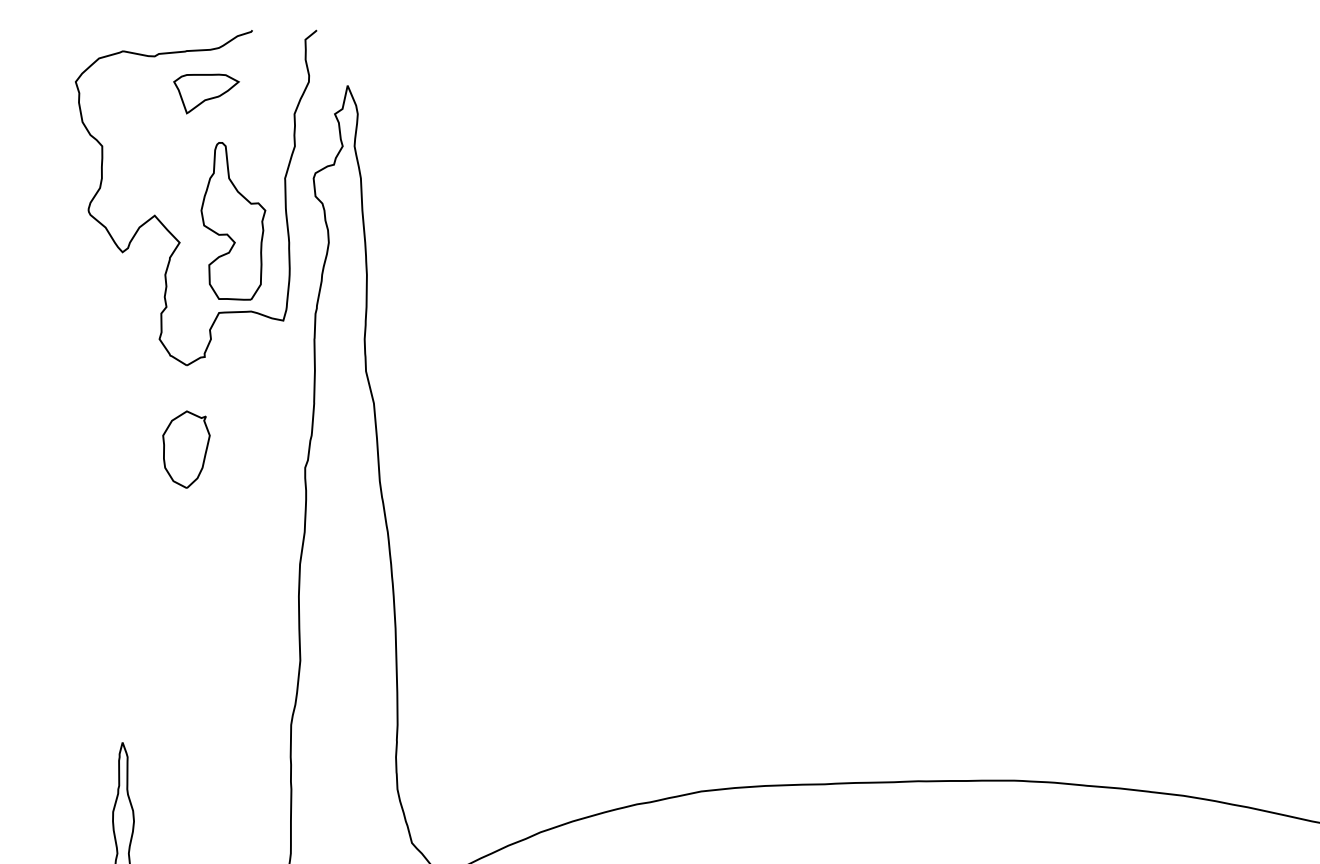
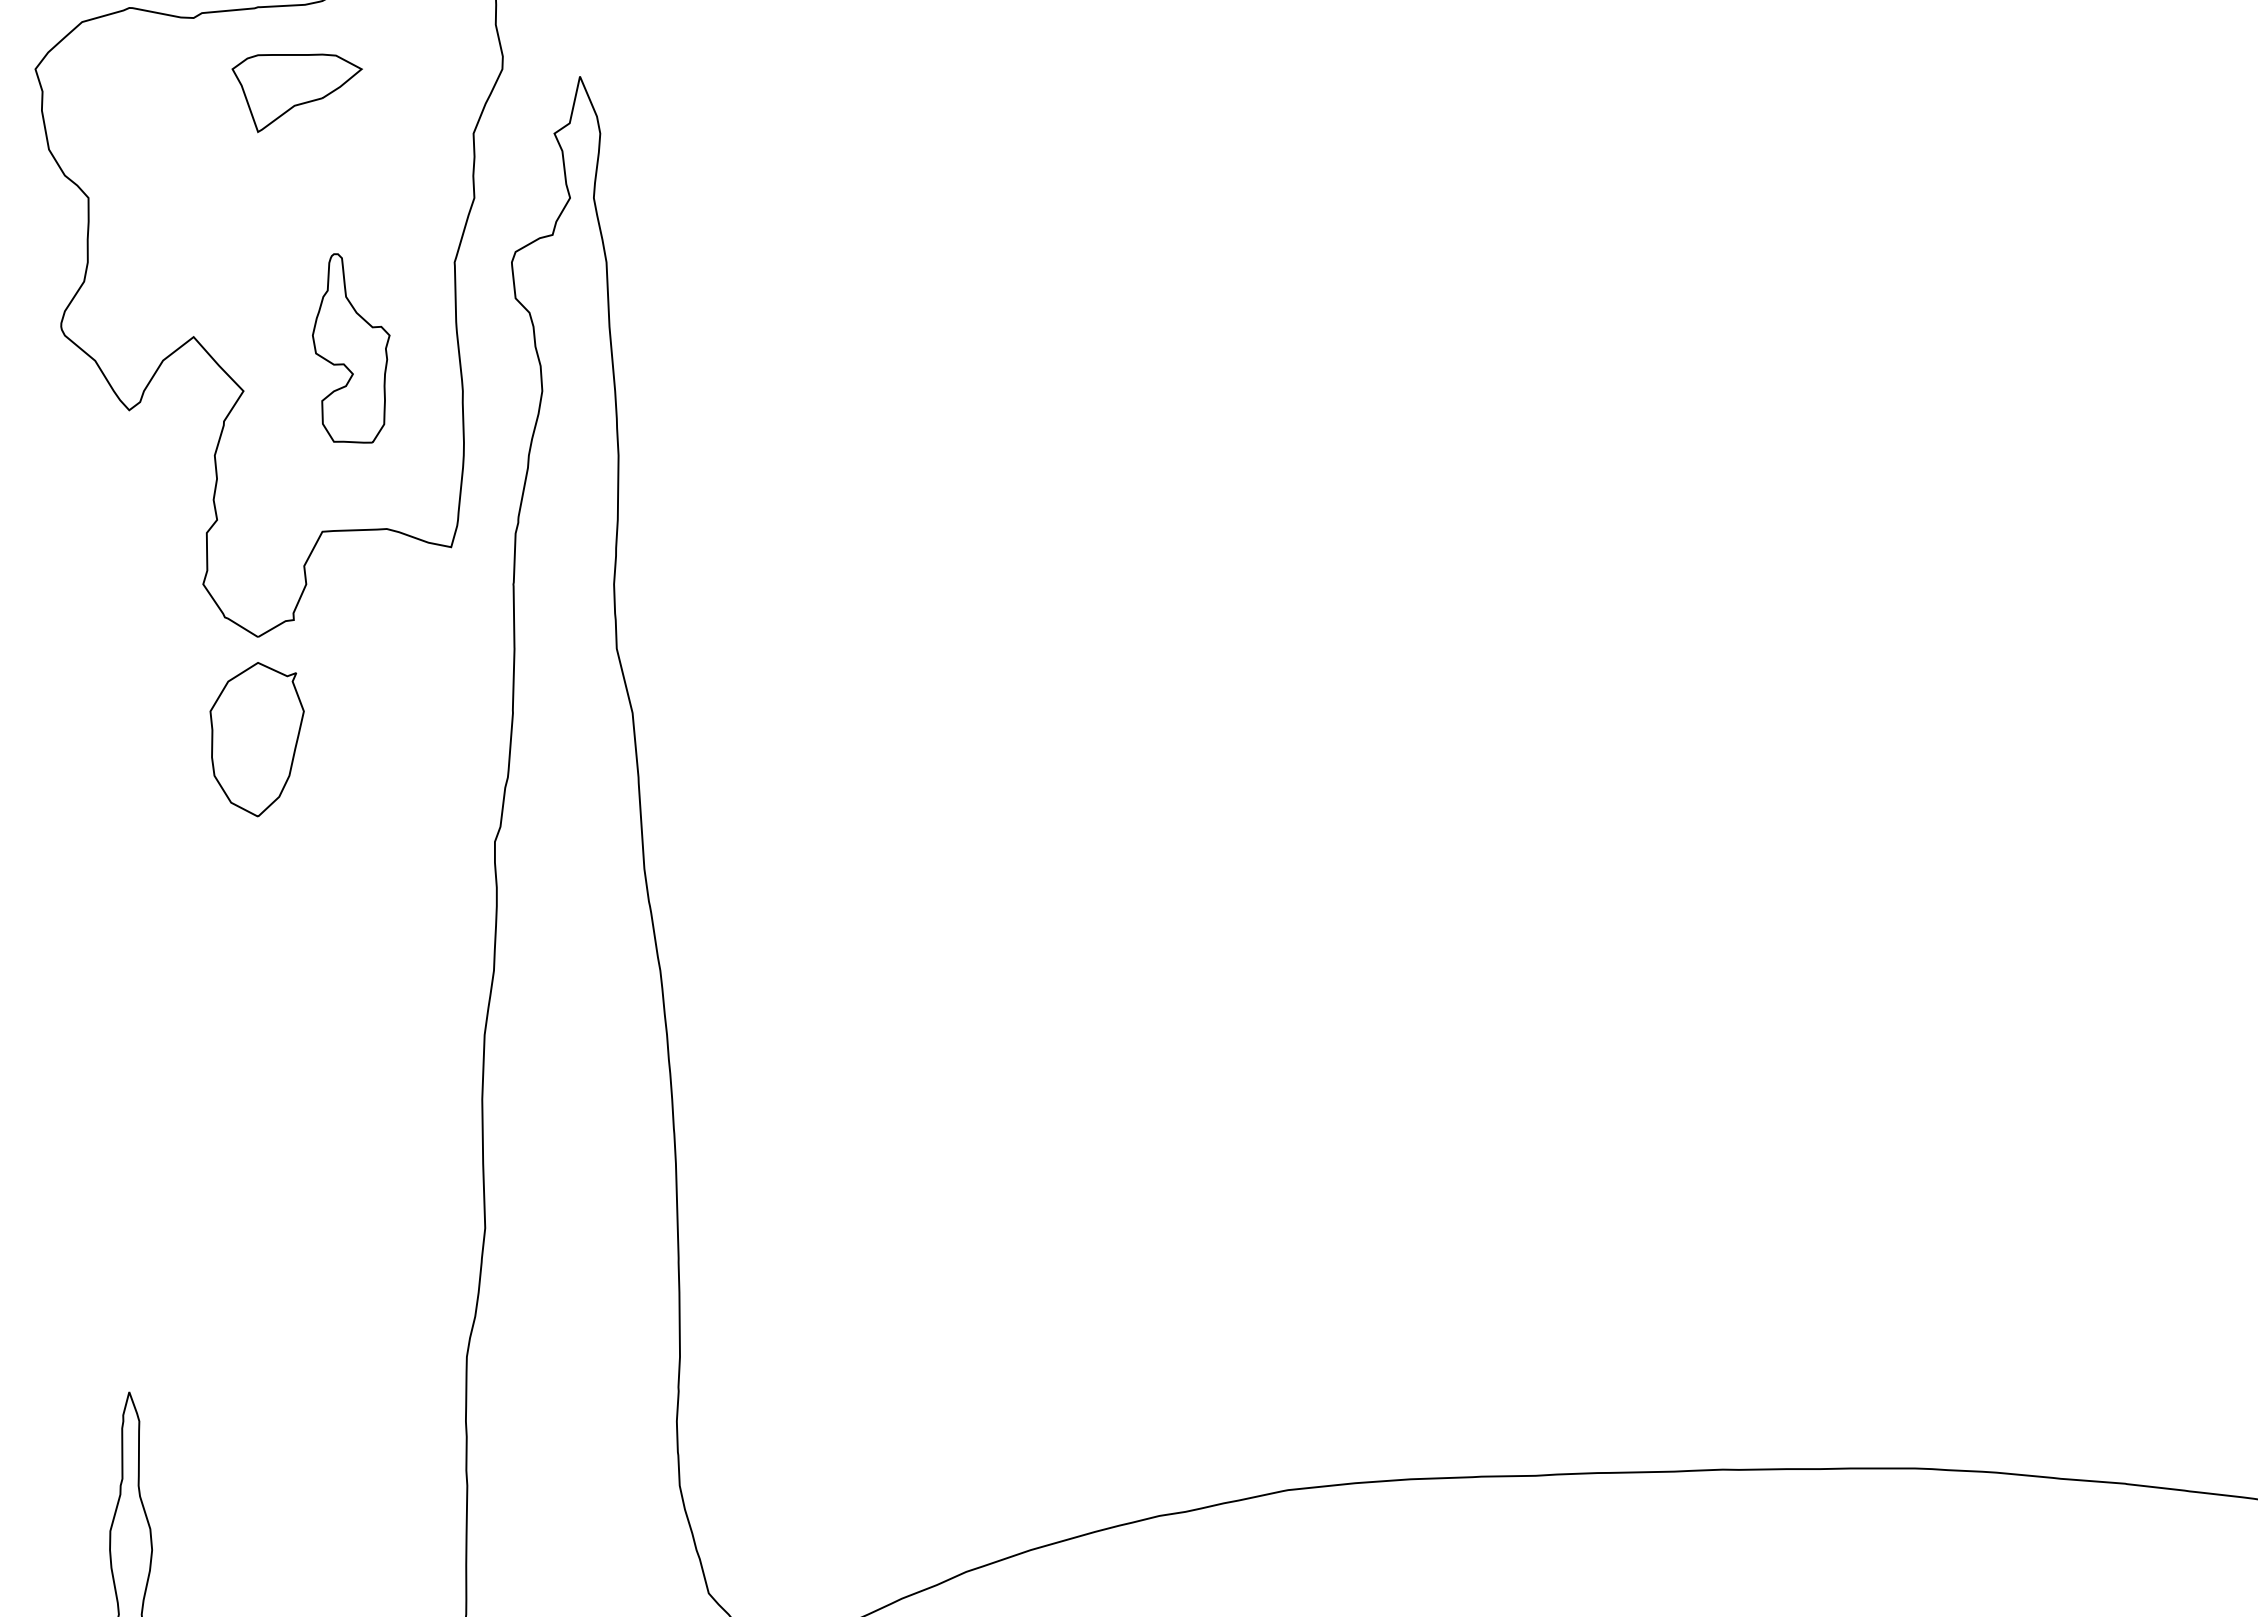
part: (233, 221) -> (351, 348), size x0.6
part: (186, 449) -> (257, 739), moved

